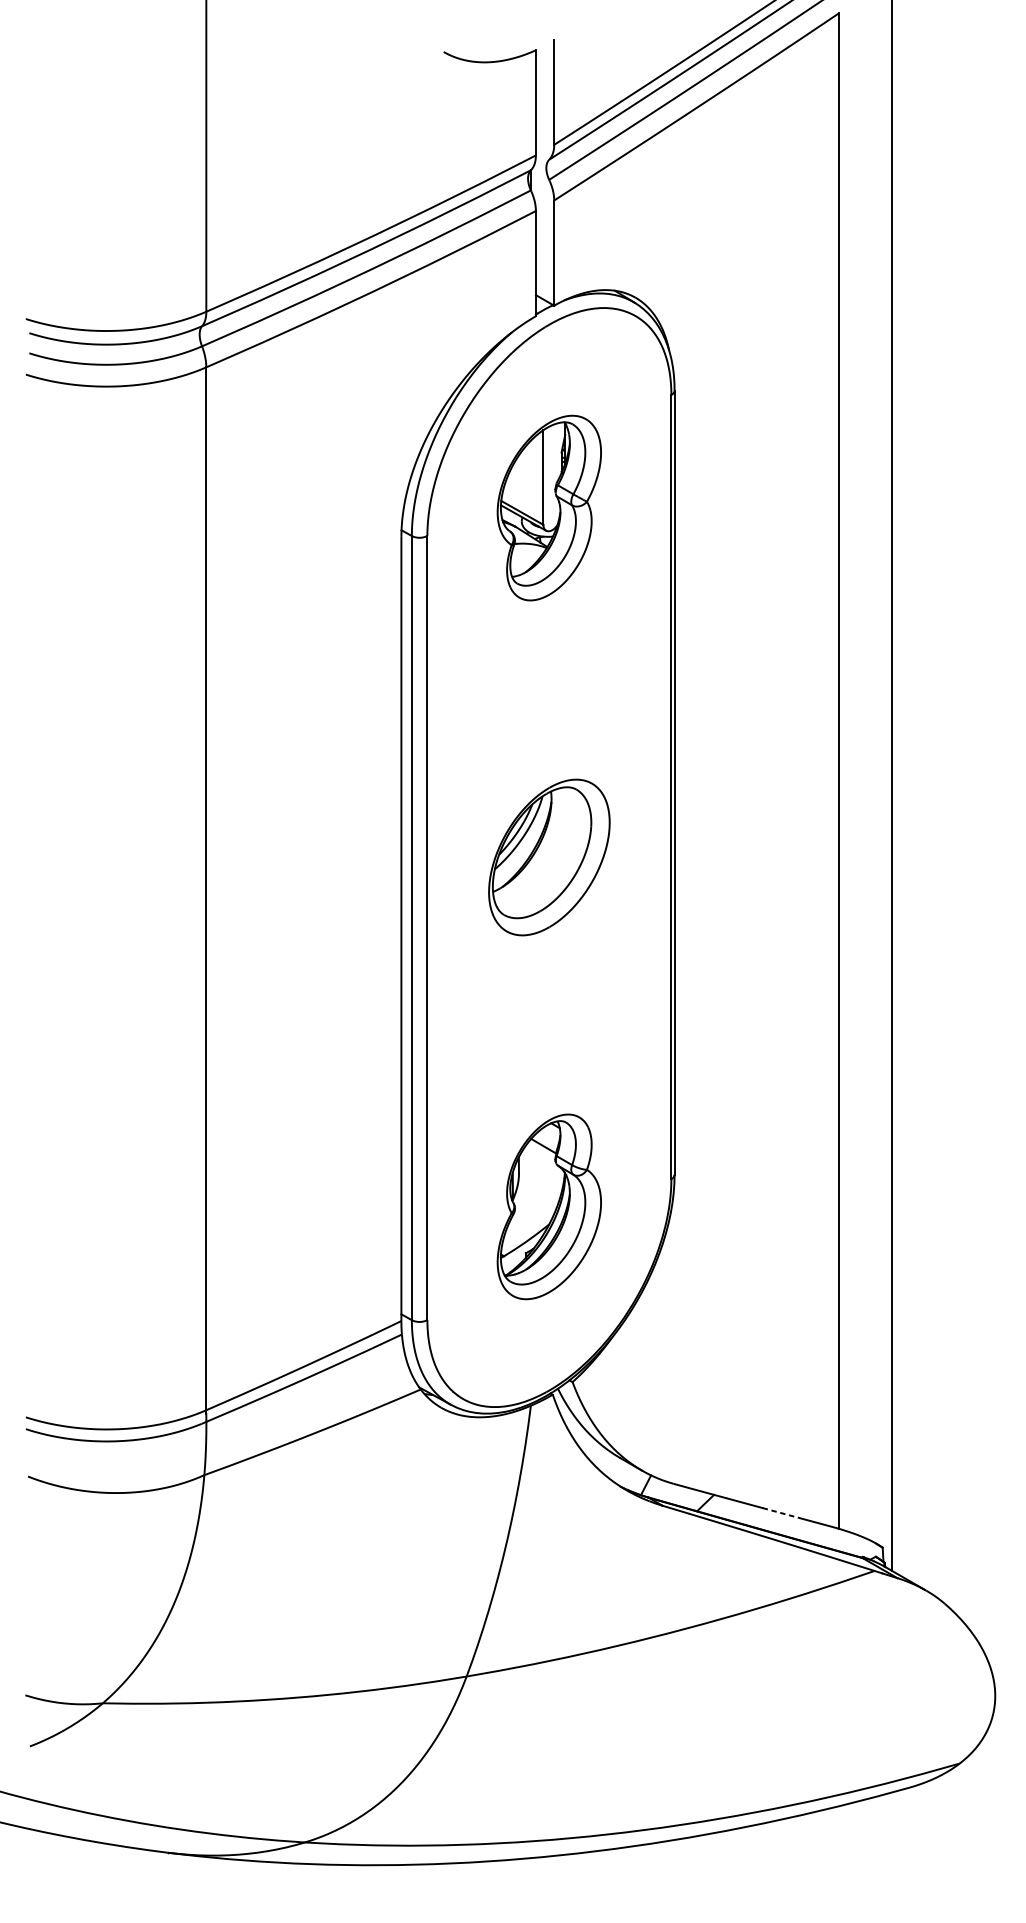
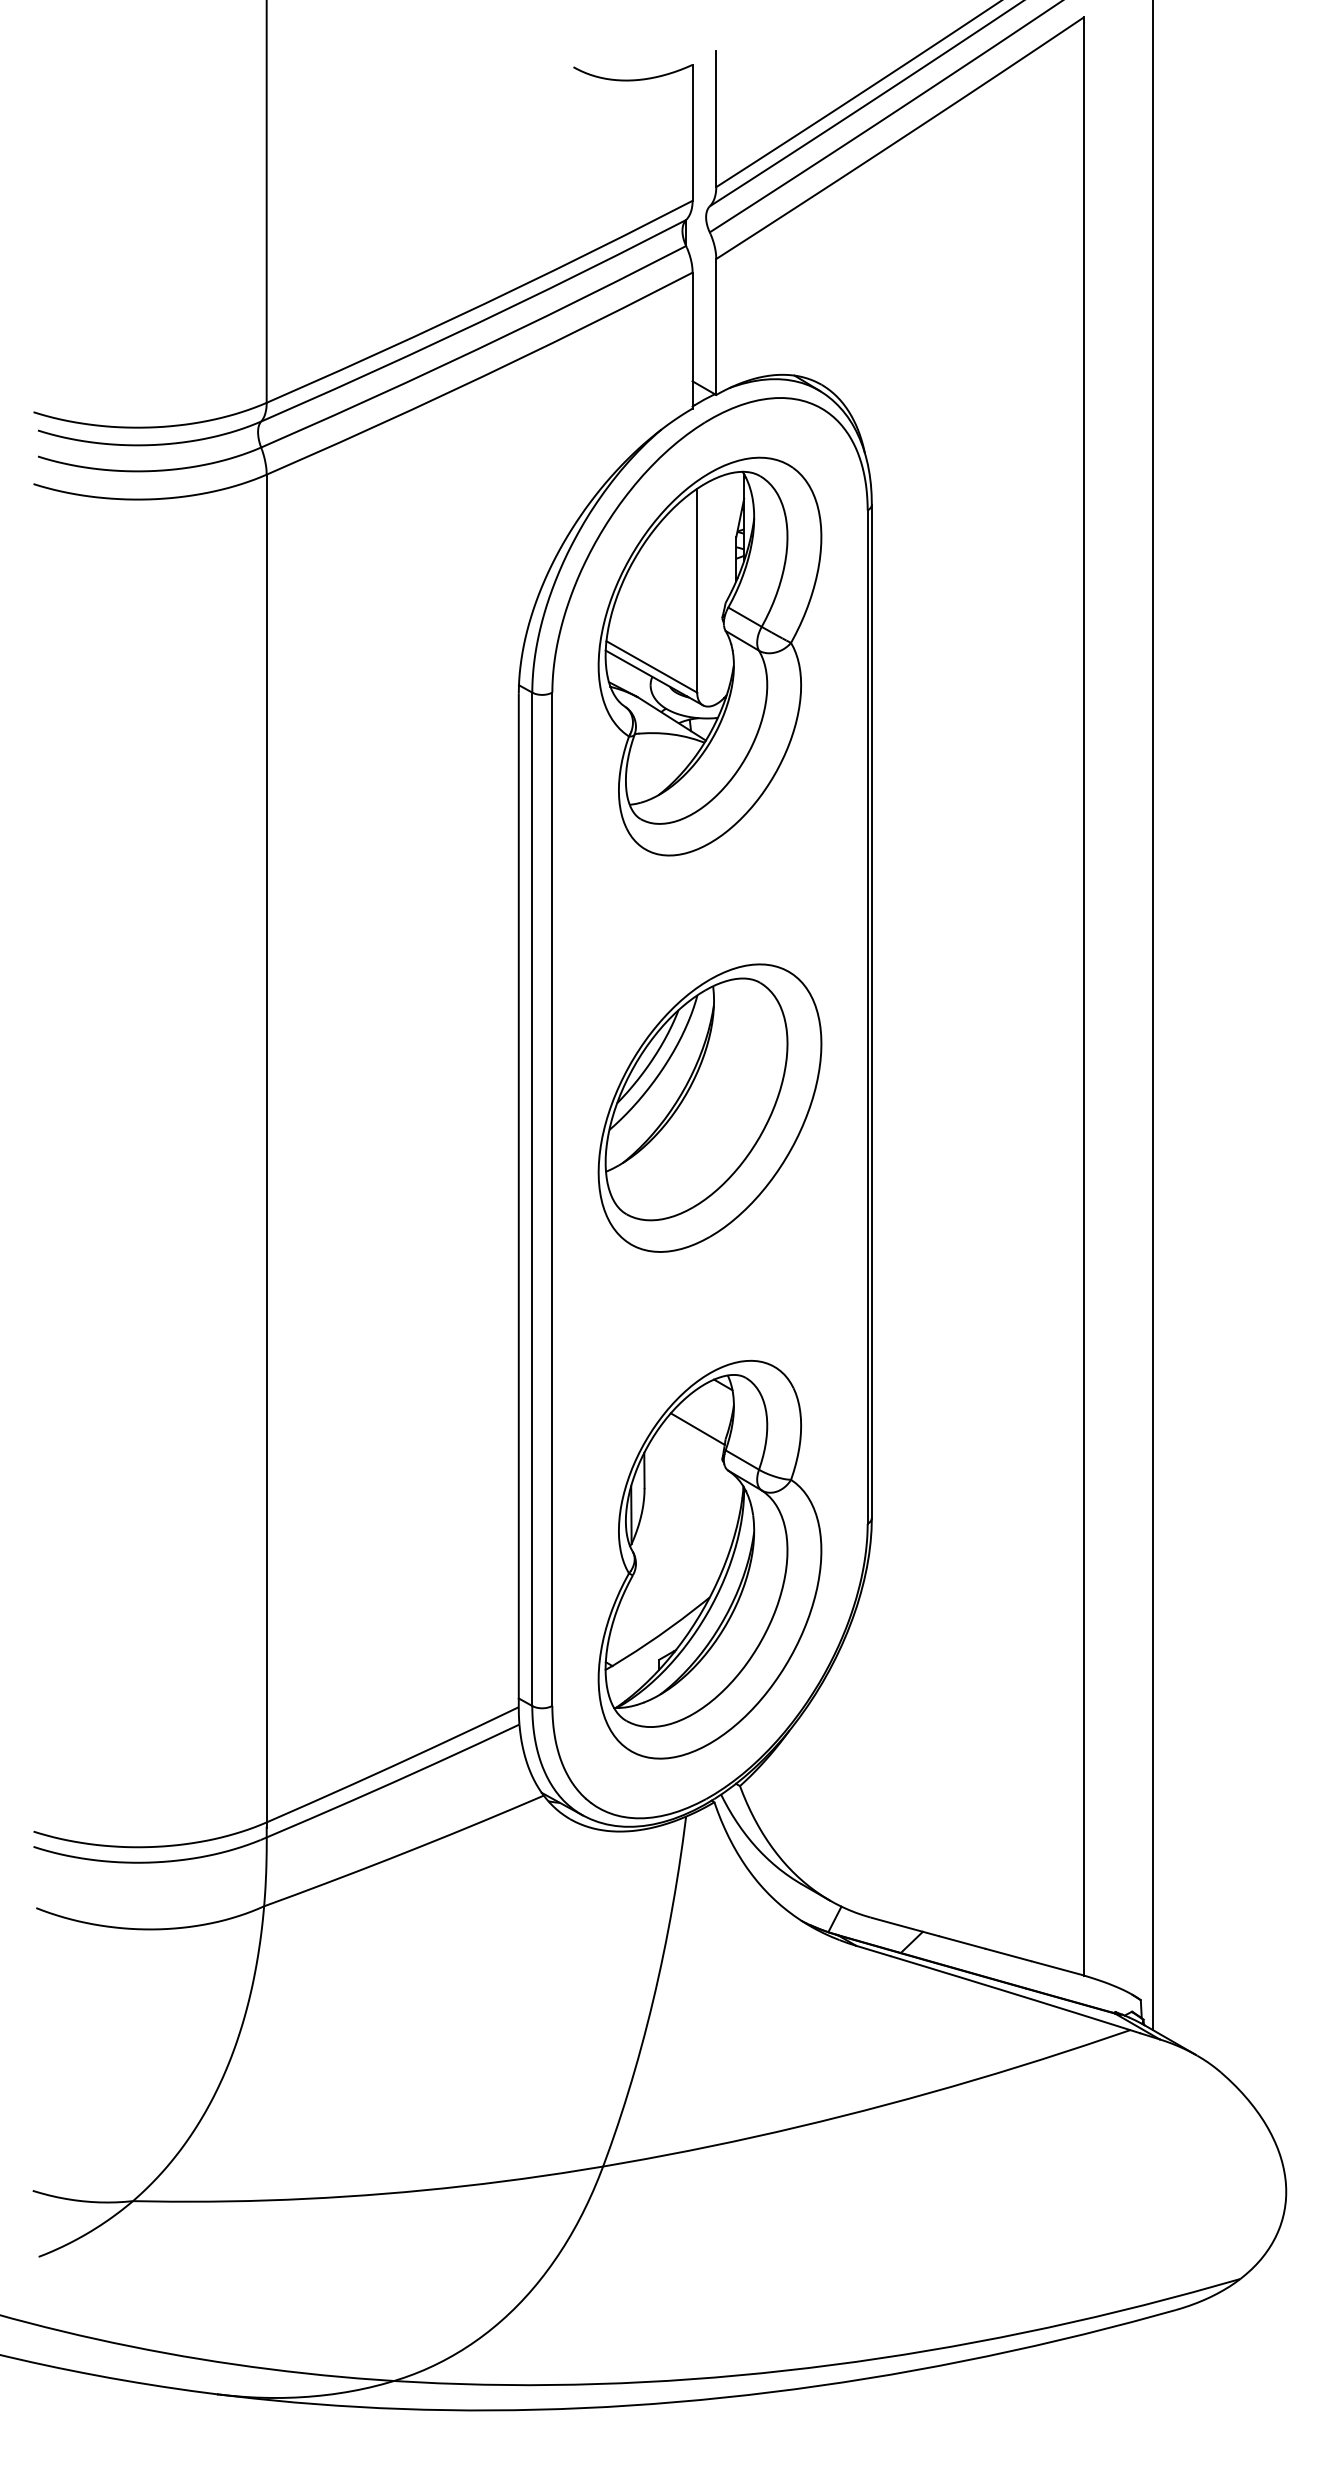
part: (548, 508) -> (709, 656), size x1.67
part: (548, 857) -> (709, 1107), size x1.43
part: (548, 1206) -> (709, 1559), size x1.67
line: (780, 1513) -> (1008, 1955), dashed -> solid

